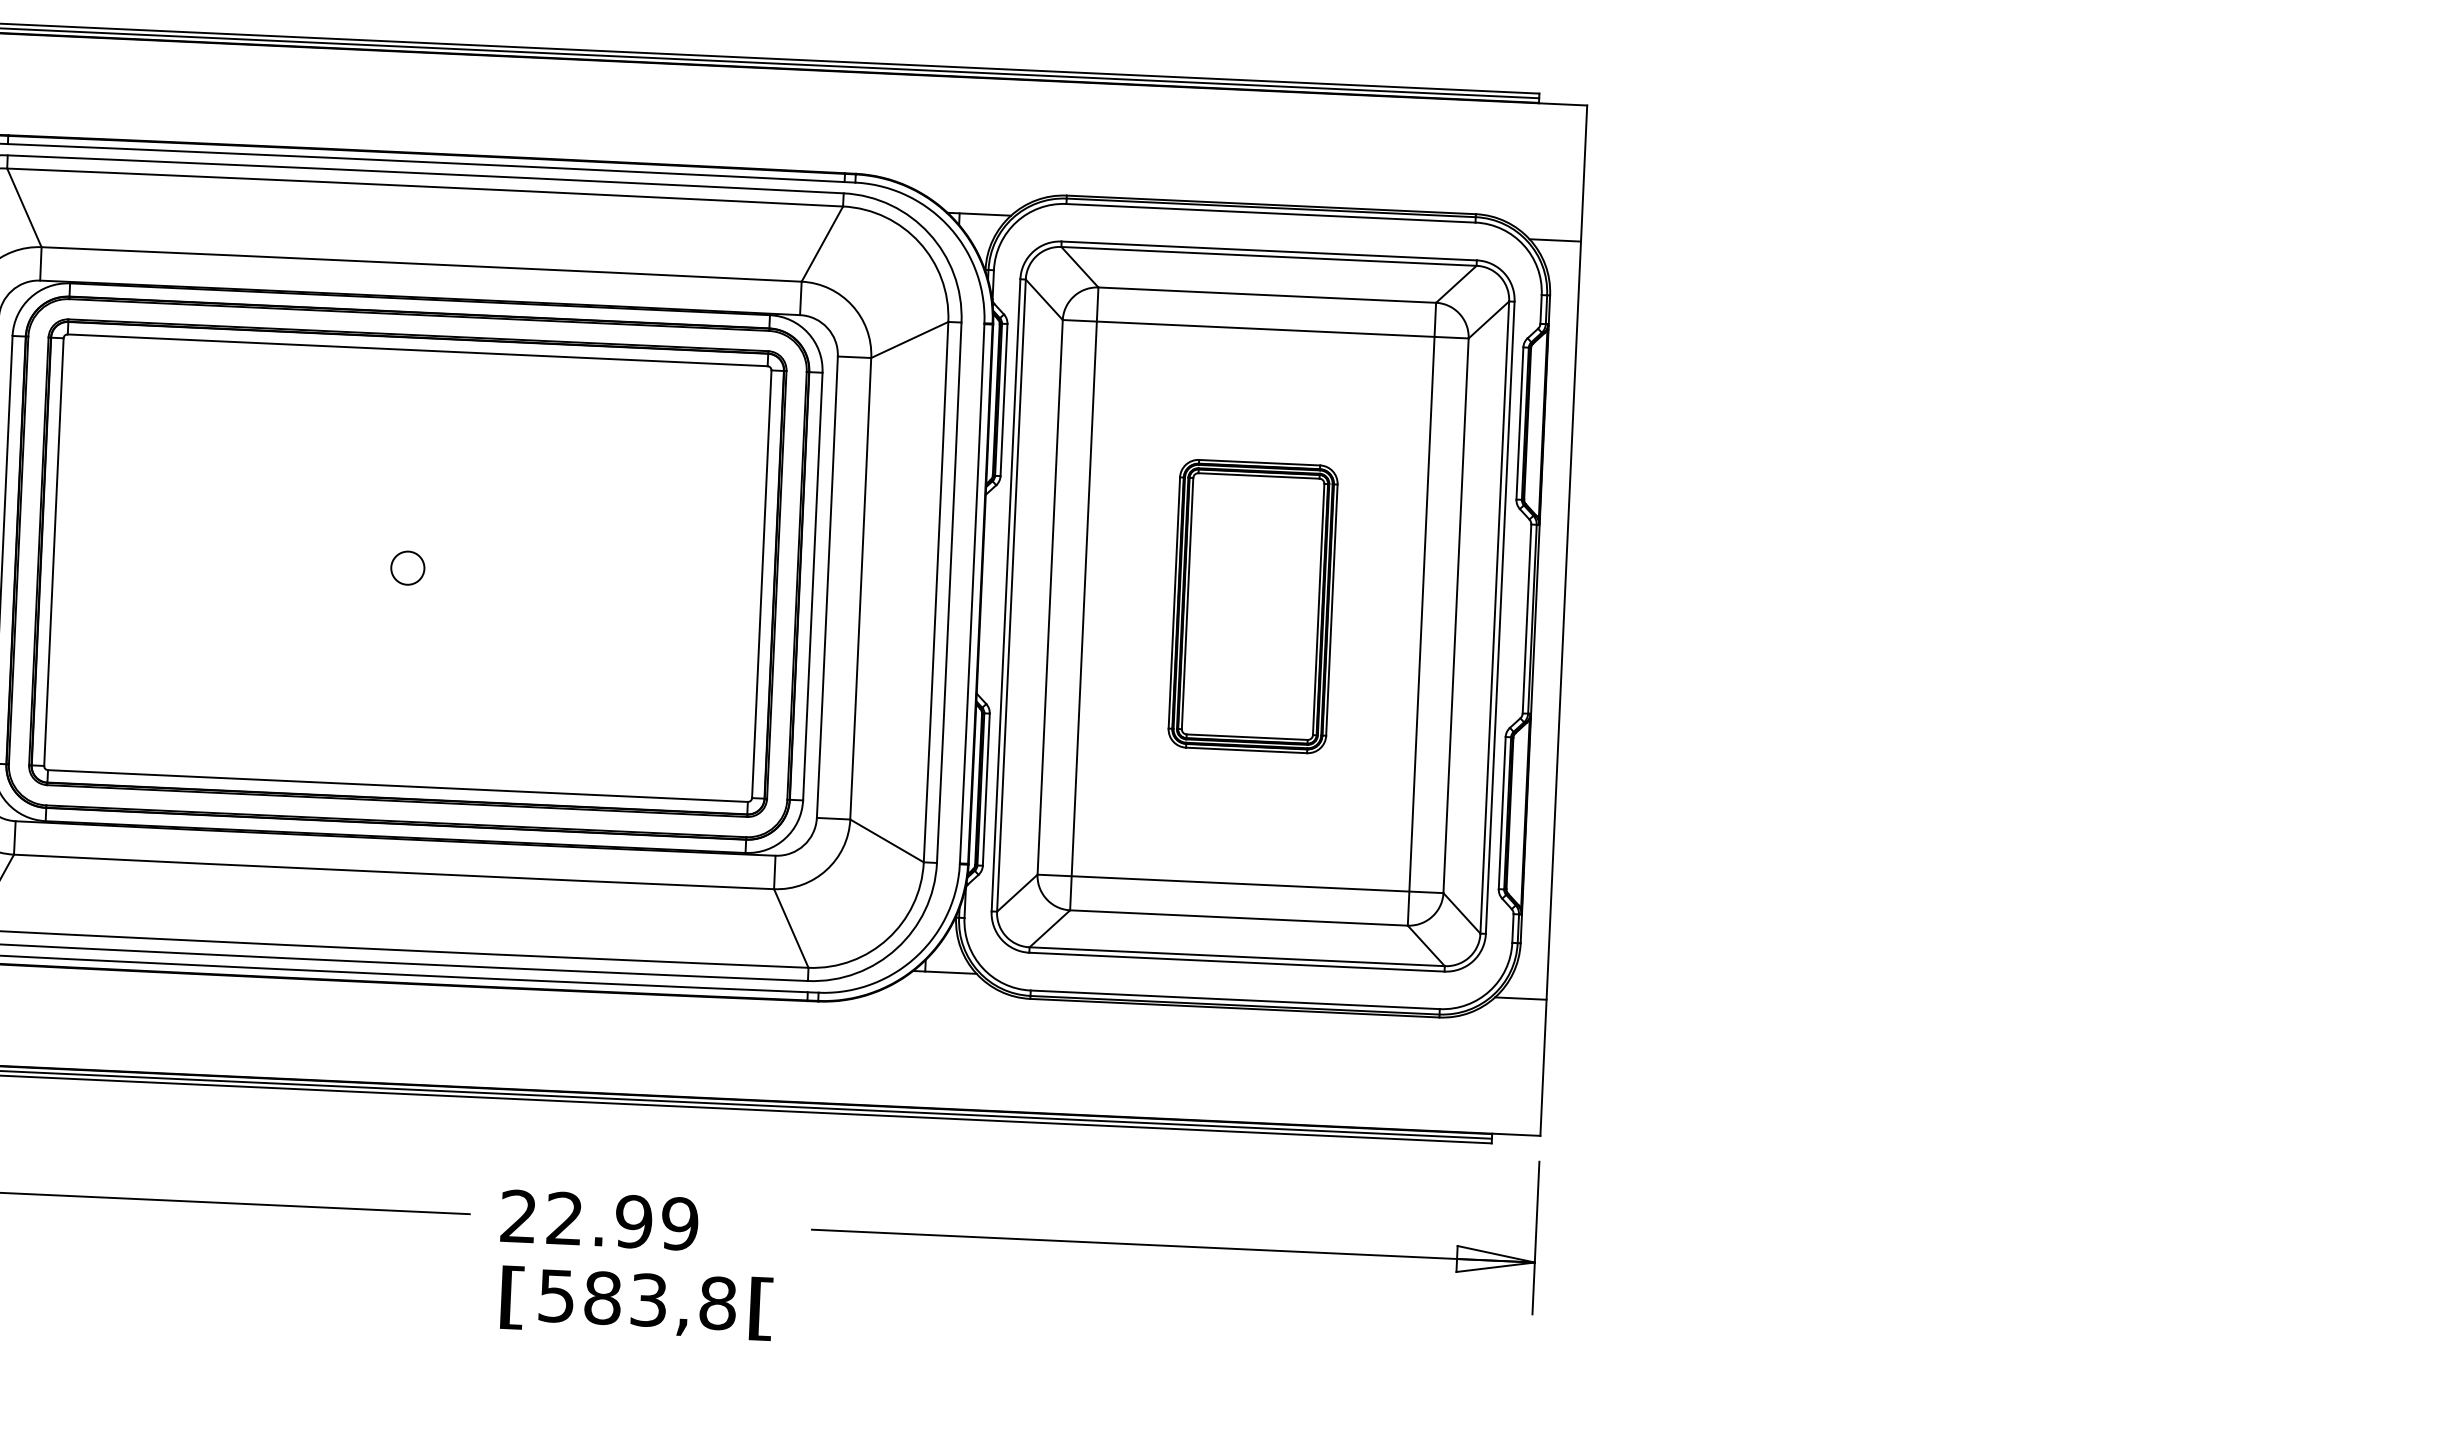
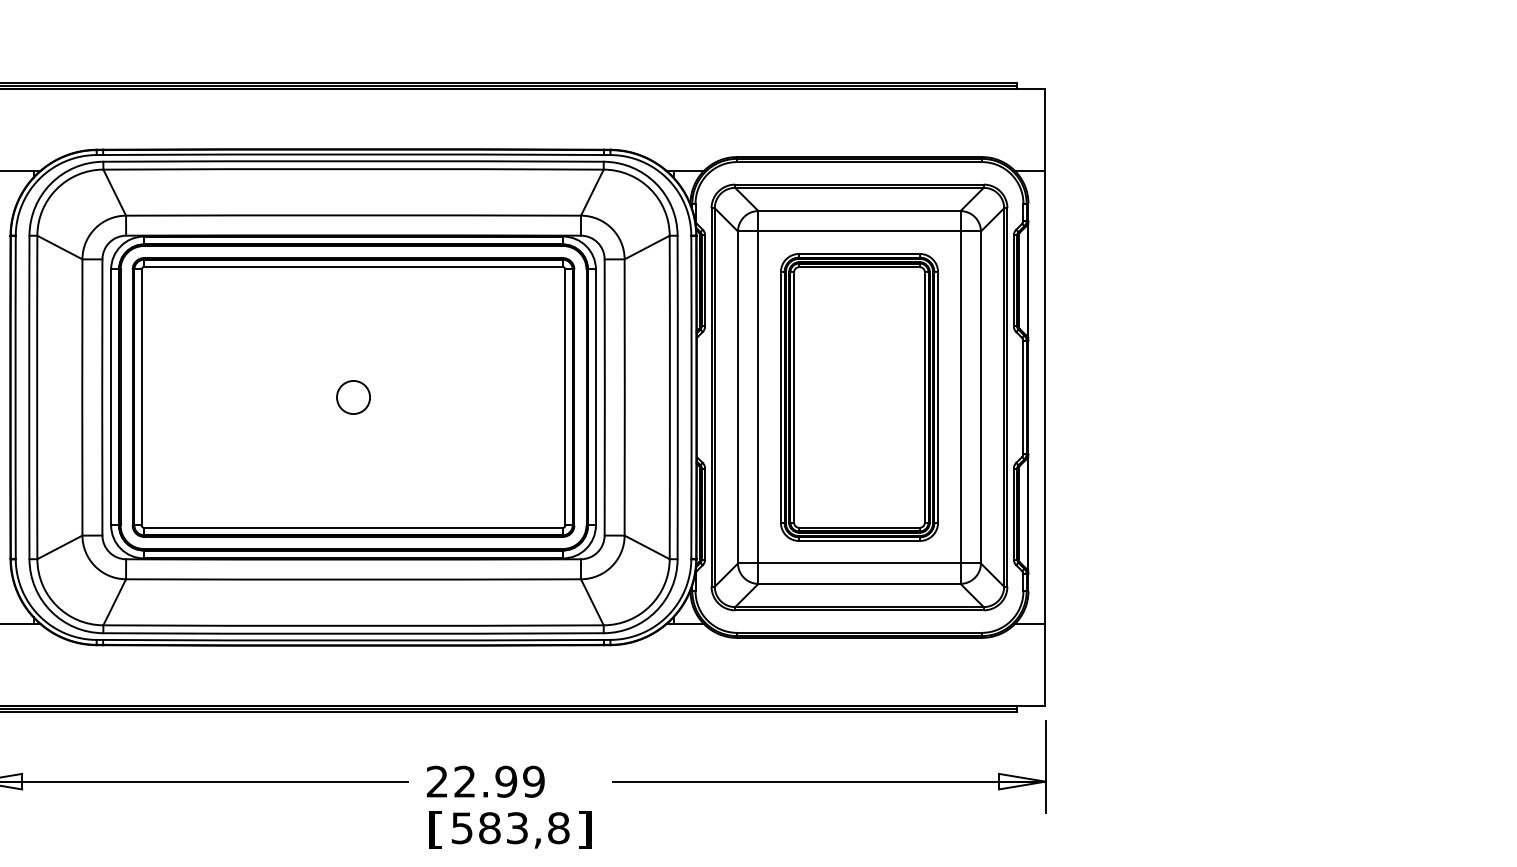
circle: (407, 568) -> (353, 397), size x1.67
part: (1253, 606) -> (859, 397), size x1.67
text: (760, 1307) -> (584, 829), [ -> ]

